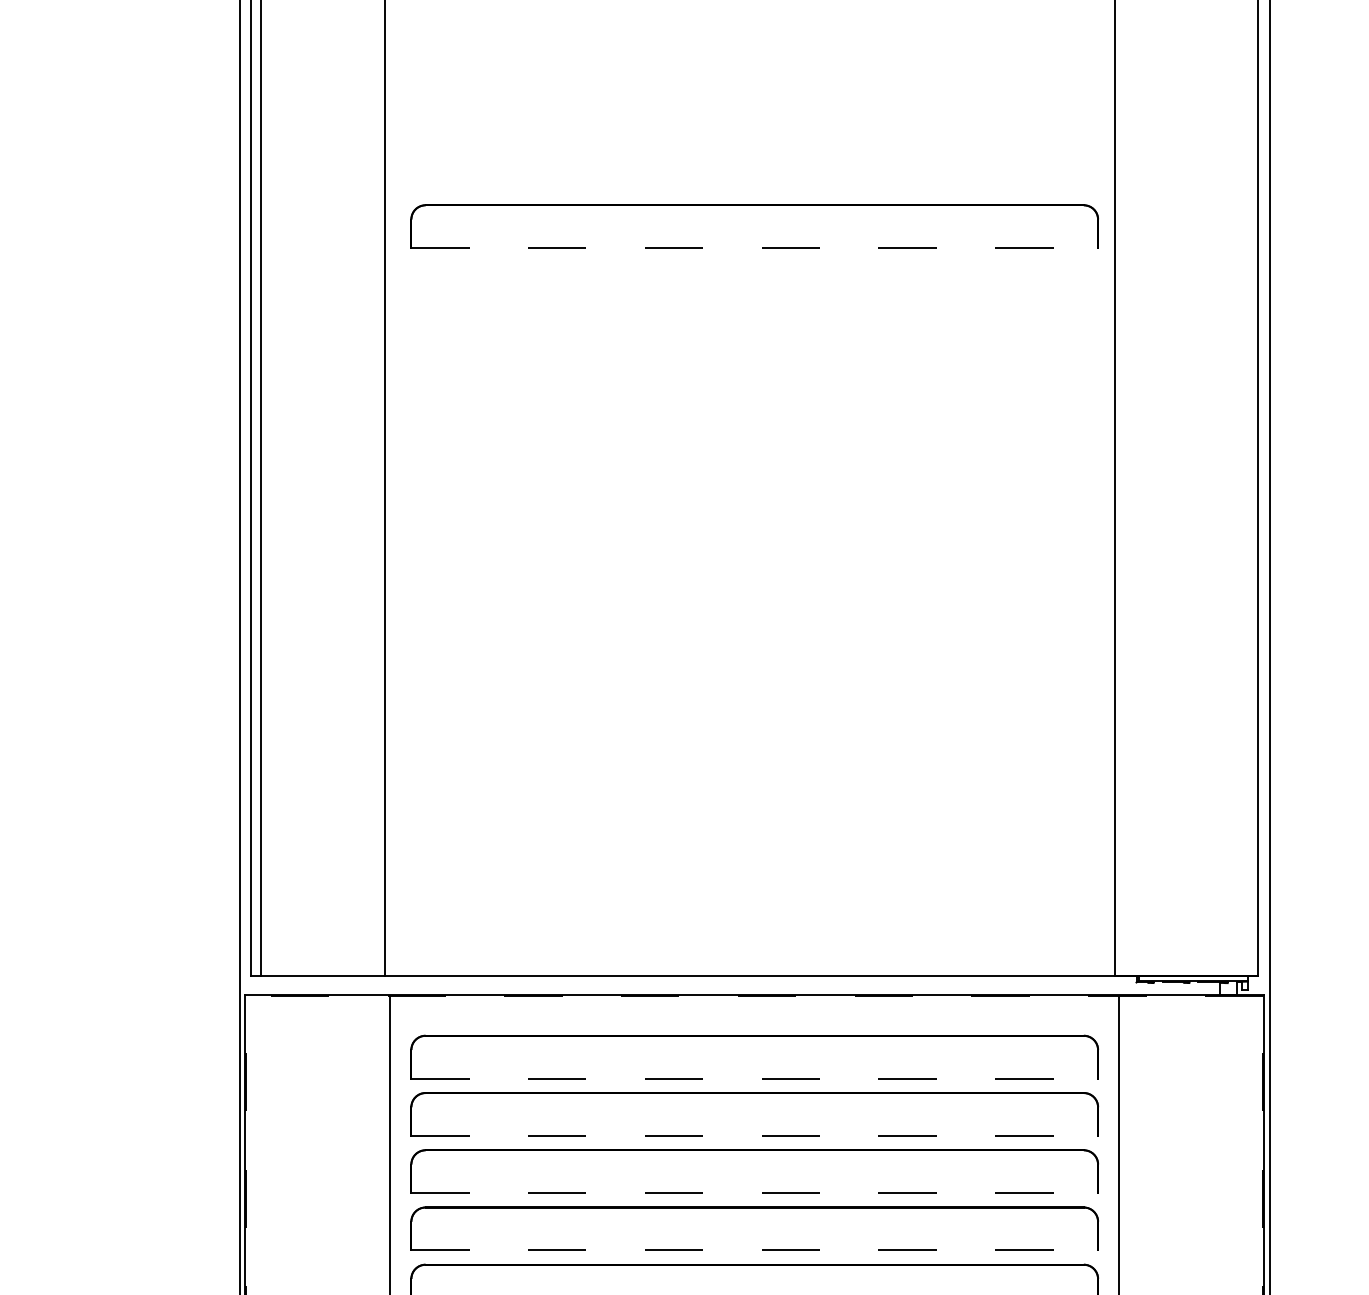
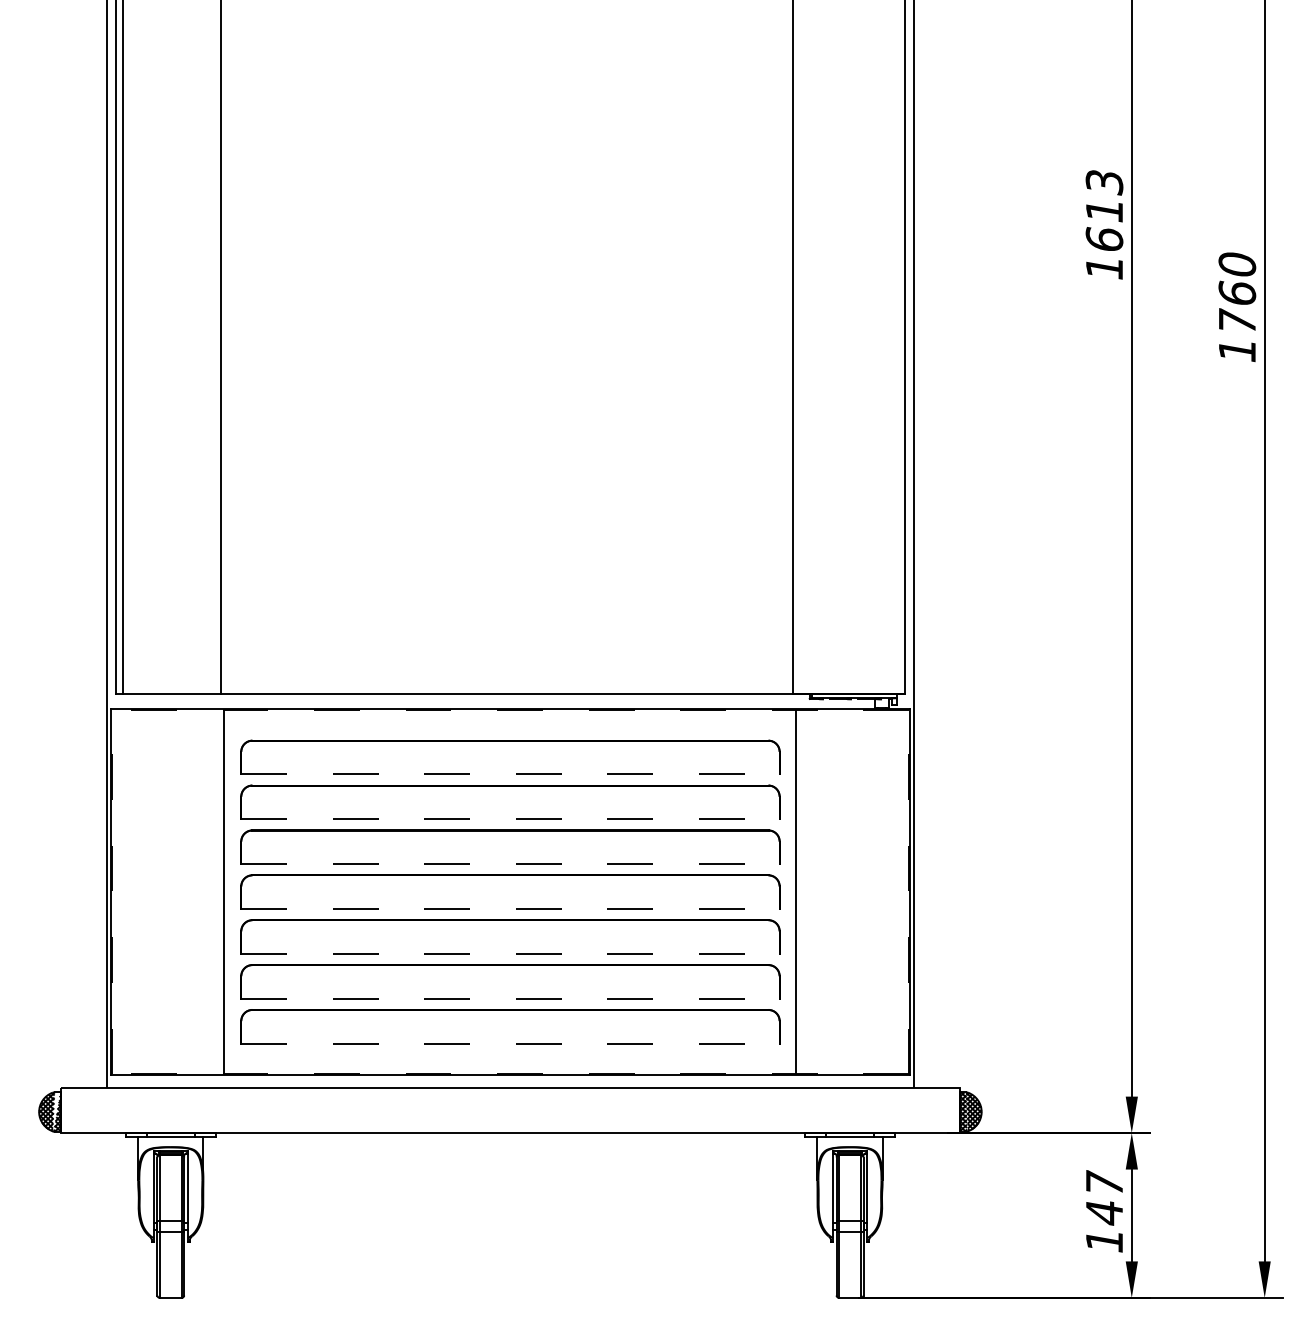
part: (754, 206) -> (510, 90), removed

